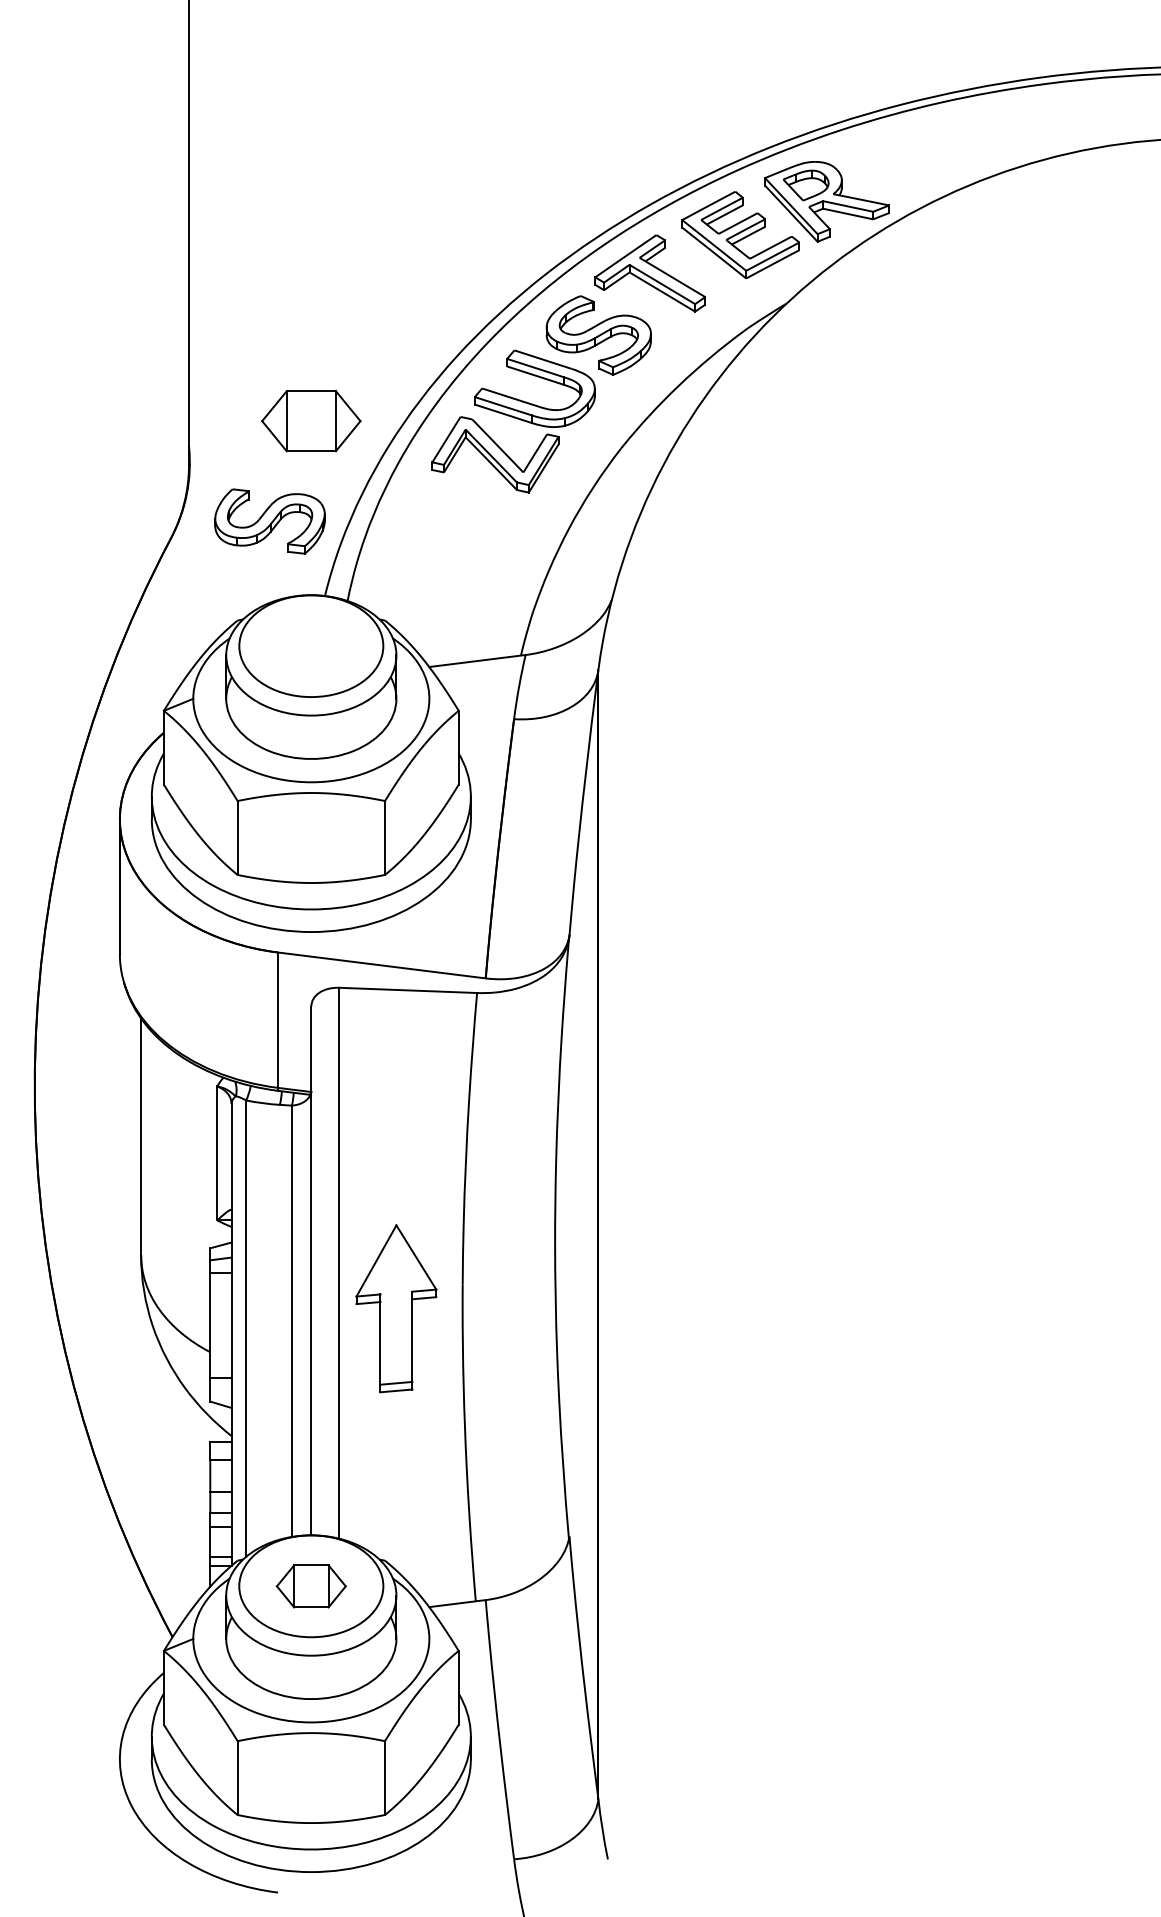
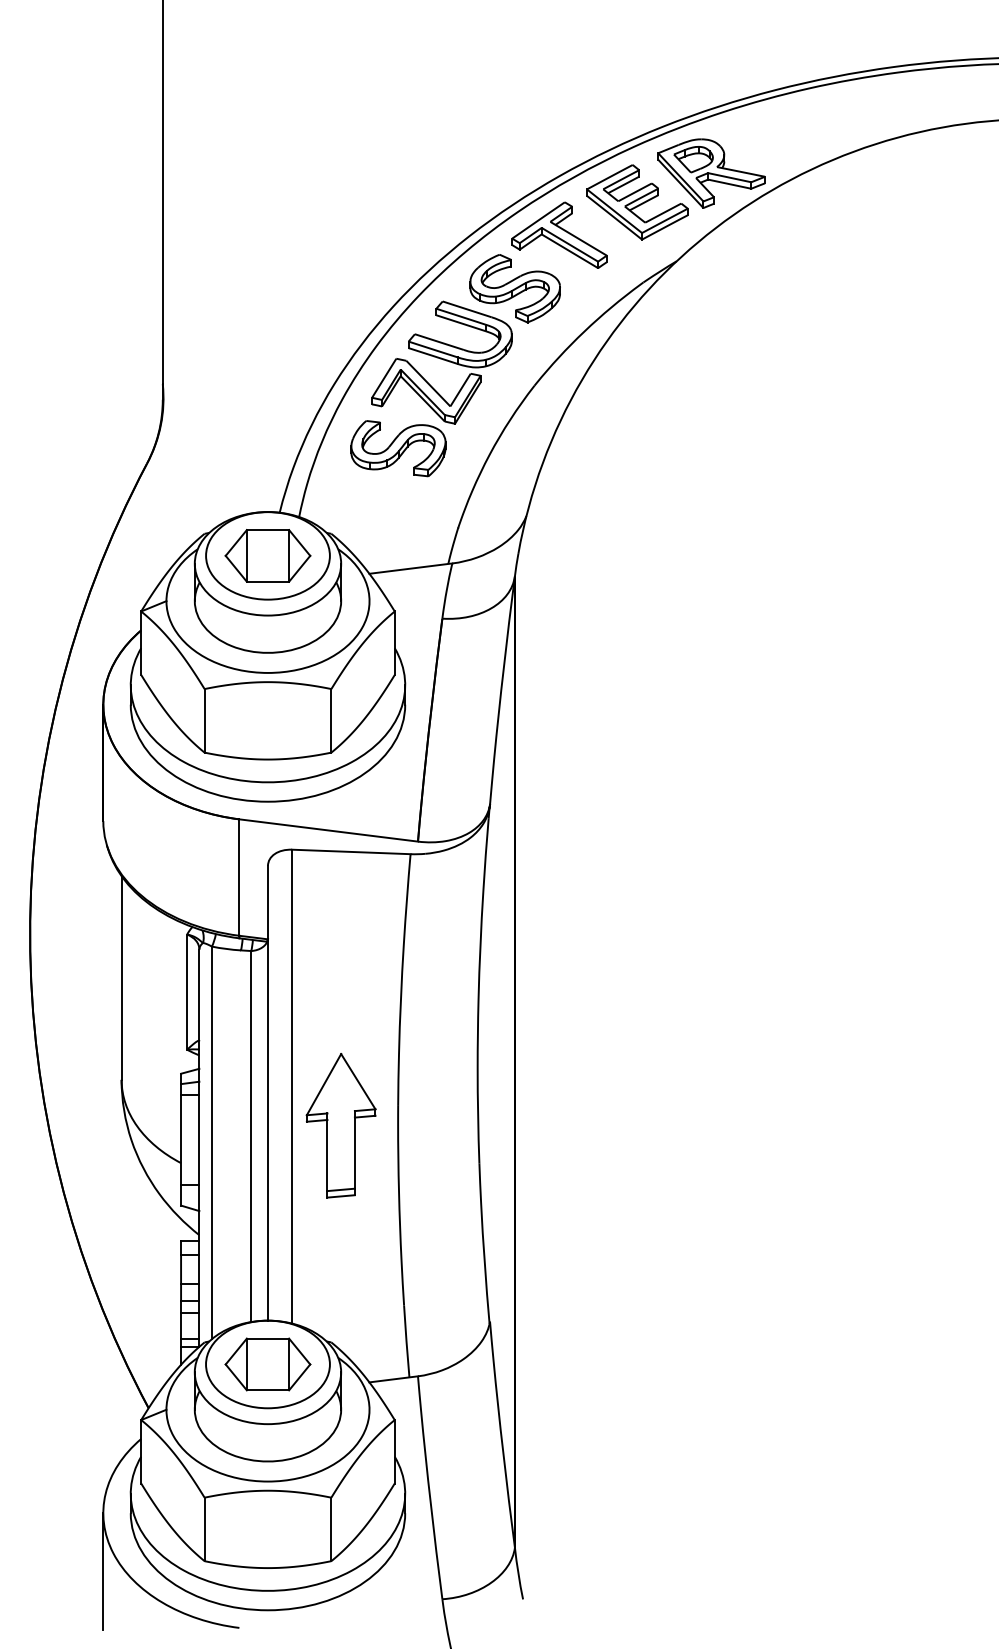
part: (311, 421) -> (268, 556), moved
part: (269, 521) -> (398, 448), moved
part: (311, 1586) -> (268, 1364), size x1.43
line: (119, 1826) -> (102, 1571), added

